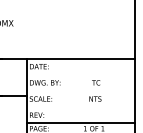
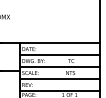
line: (80, 75) -> (59, 55), added
line: (80, 91) -> (59, 67), added
line: (80, 107) -> (59, 79), added

